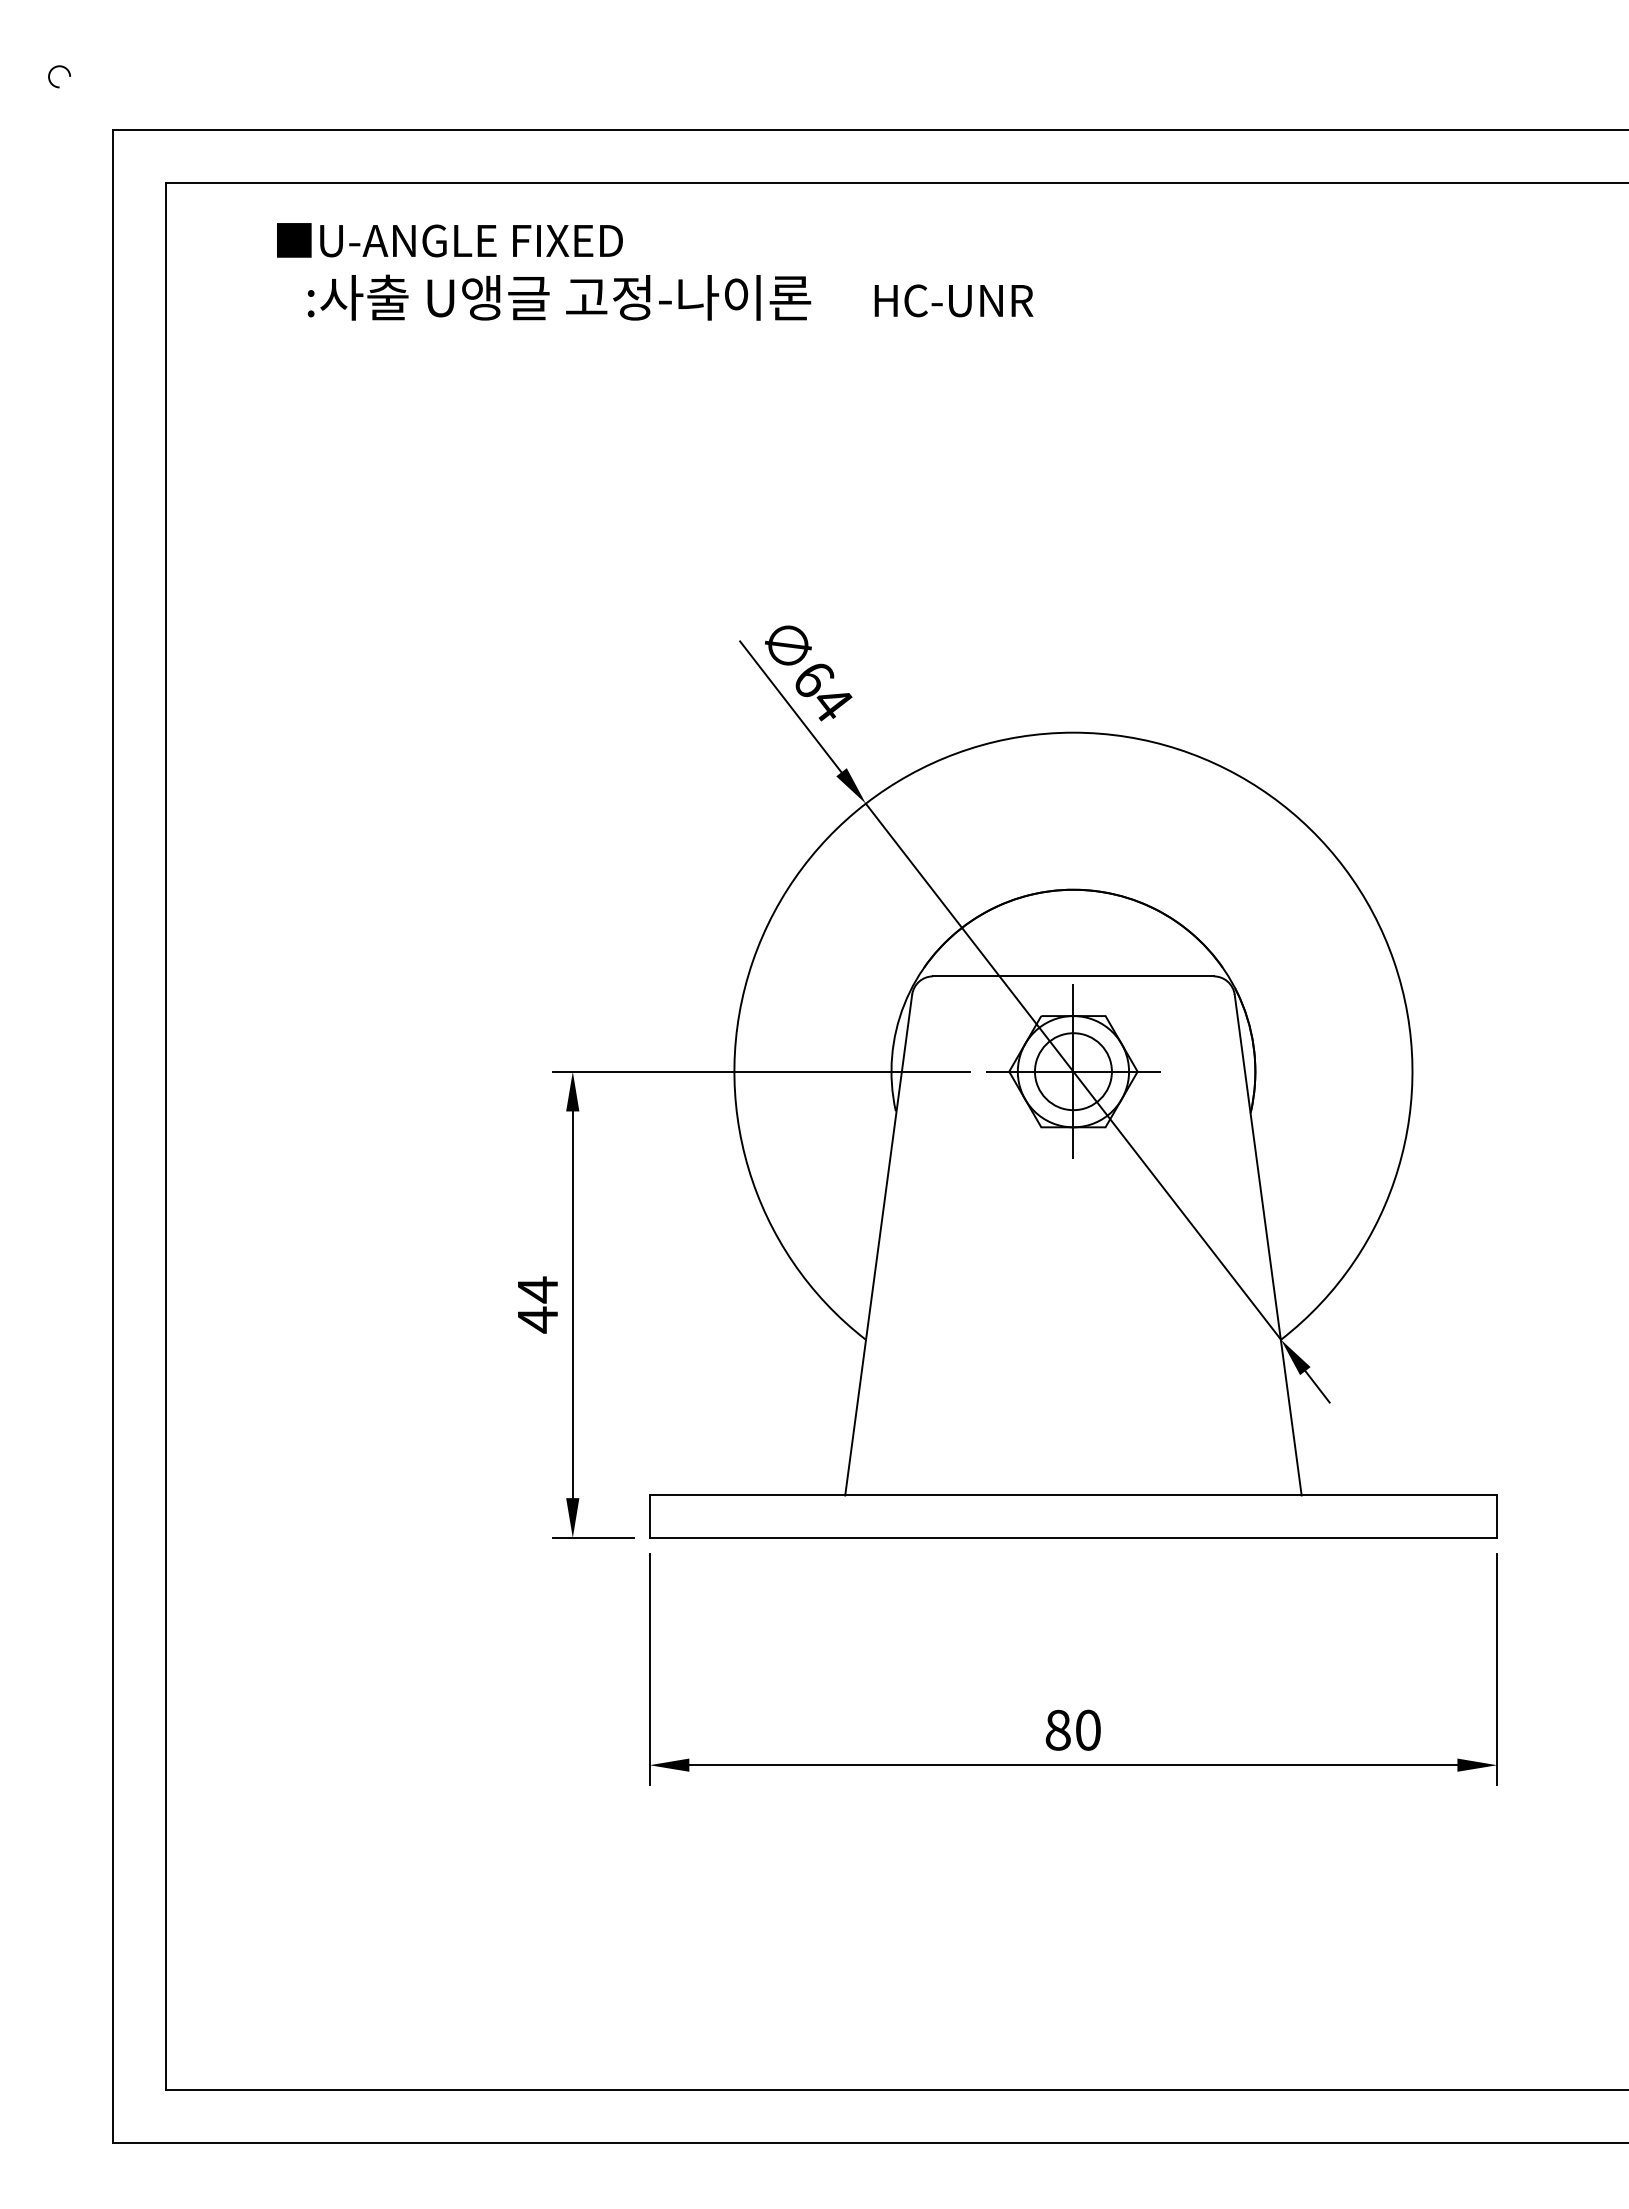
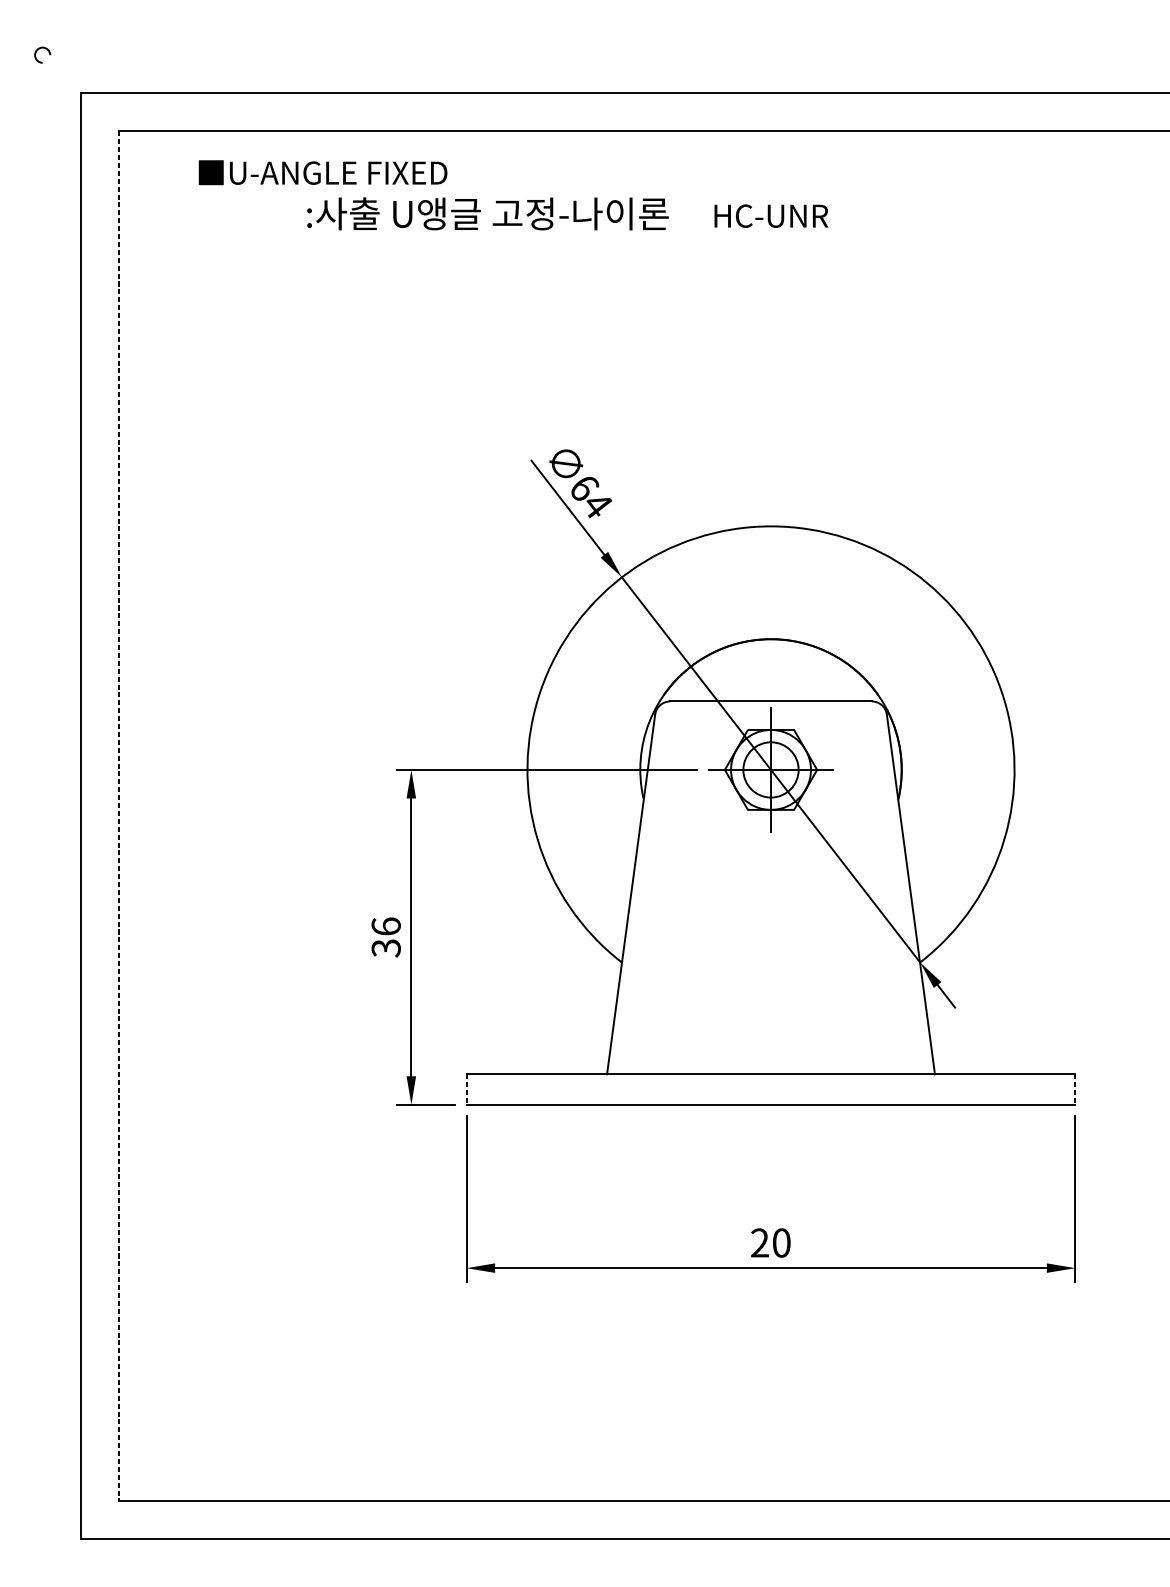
text: (670, 297) -> (567, 213), moved
line: (165, 1136) -> (118, 816), solid -> dashed
text: (537, 1304) -> (386, 937), 44 -> 36
line: (649, 1517) -> (466, 1090), solid -> dashed
line: (1497, 1517) -> (1075, 1090), solid -> dashed
text: (1057, 1729) -> (759, 1242), 80 -> 20

